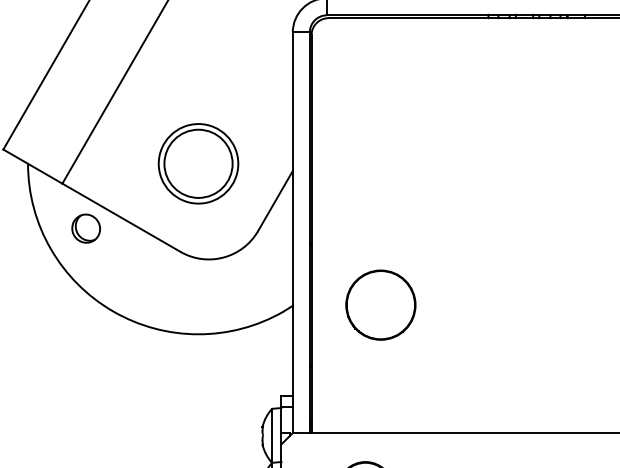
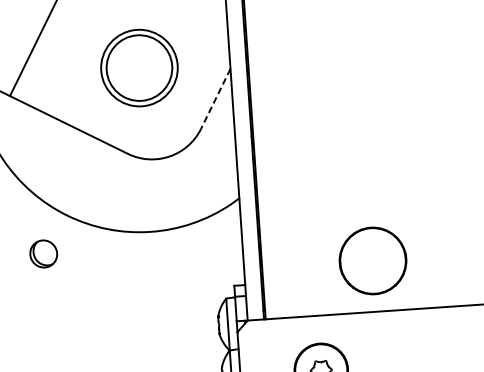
line: (275, 201) -> (215, 99), solid -> dashed
part: (85, 228) -> (43, 253), moved
circle: (380, 304) -> (372, 260), moved

